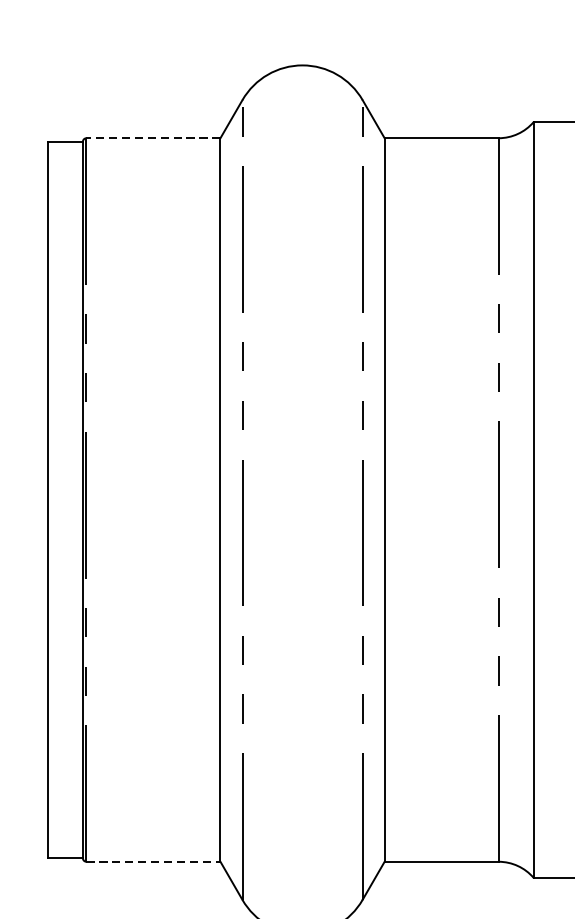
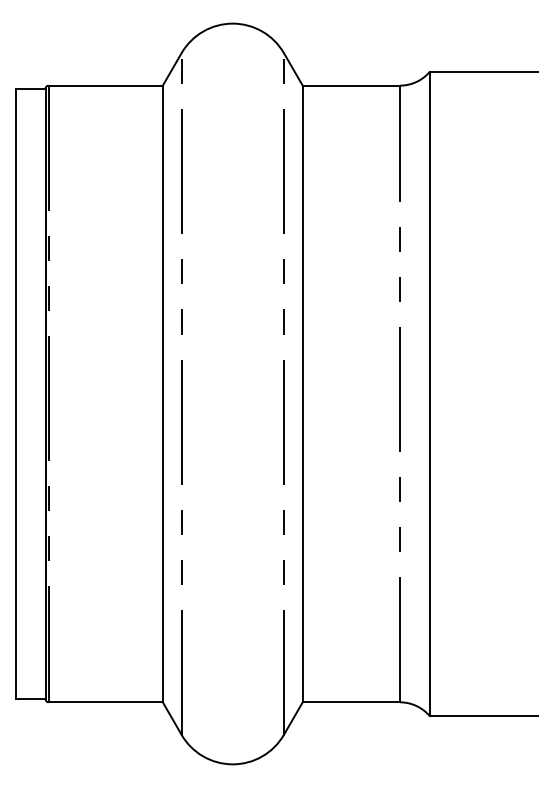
line: (153, 138) -> (105, 85), dashed -> solid
line: (154, 861) -> (106, 702), dashed -> solid

